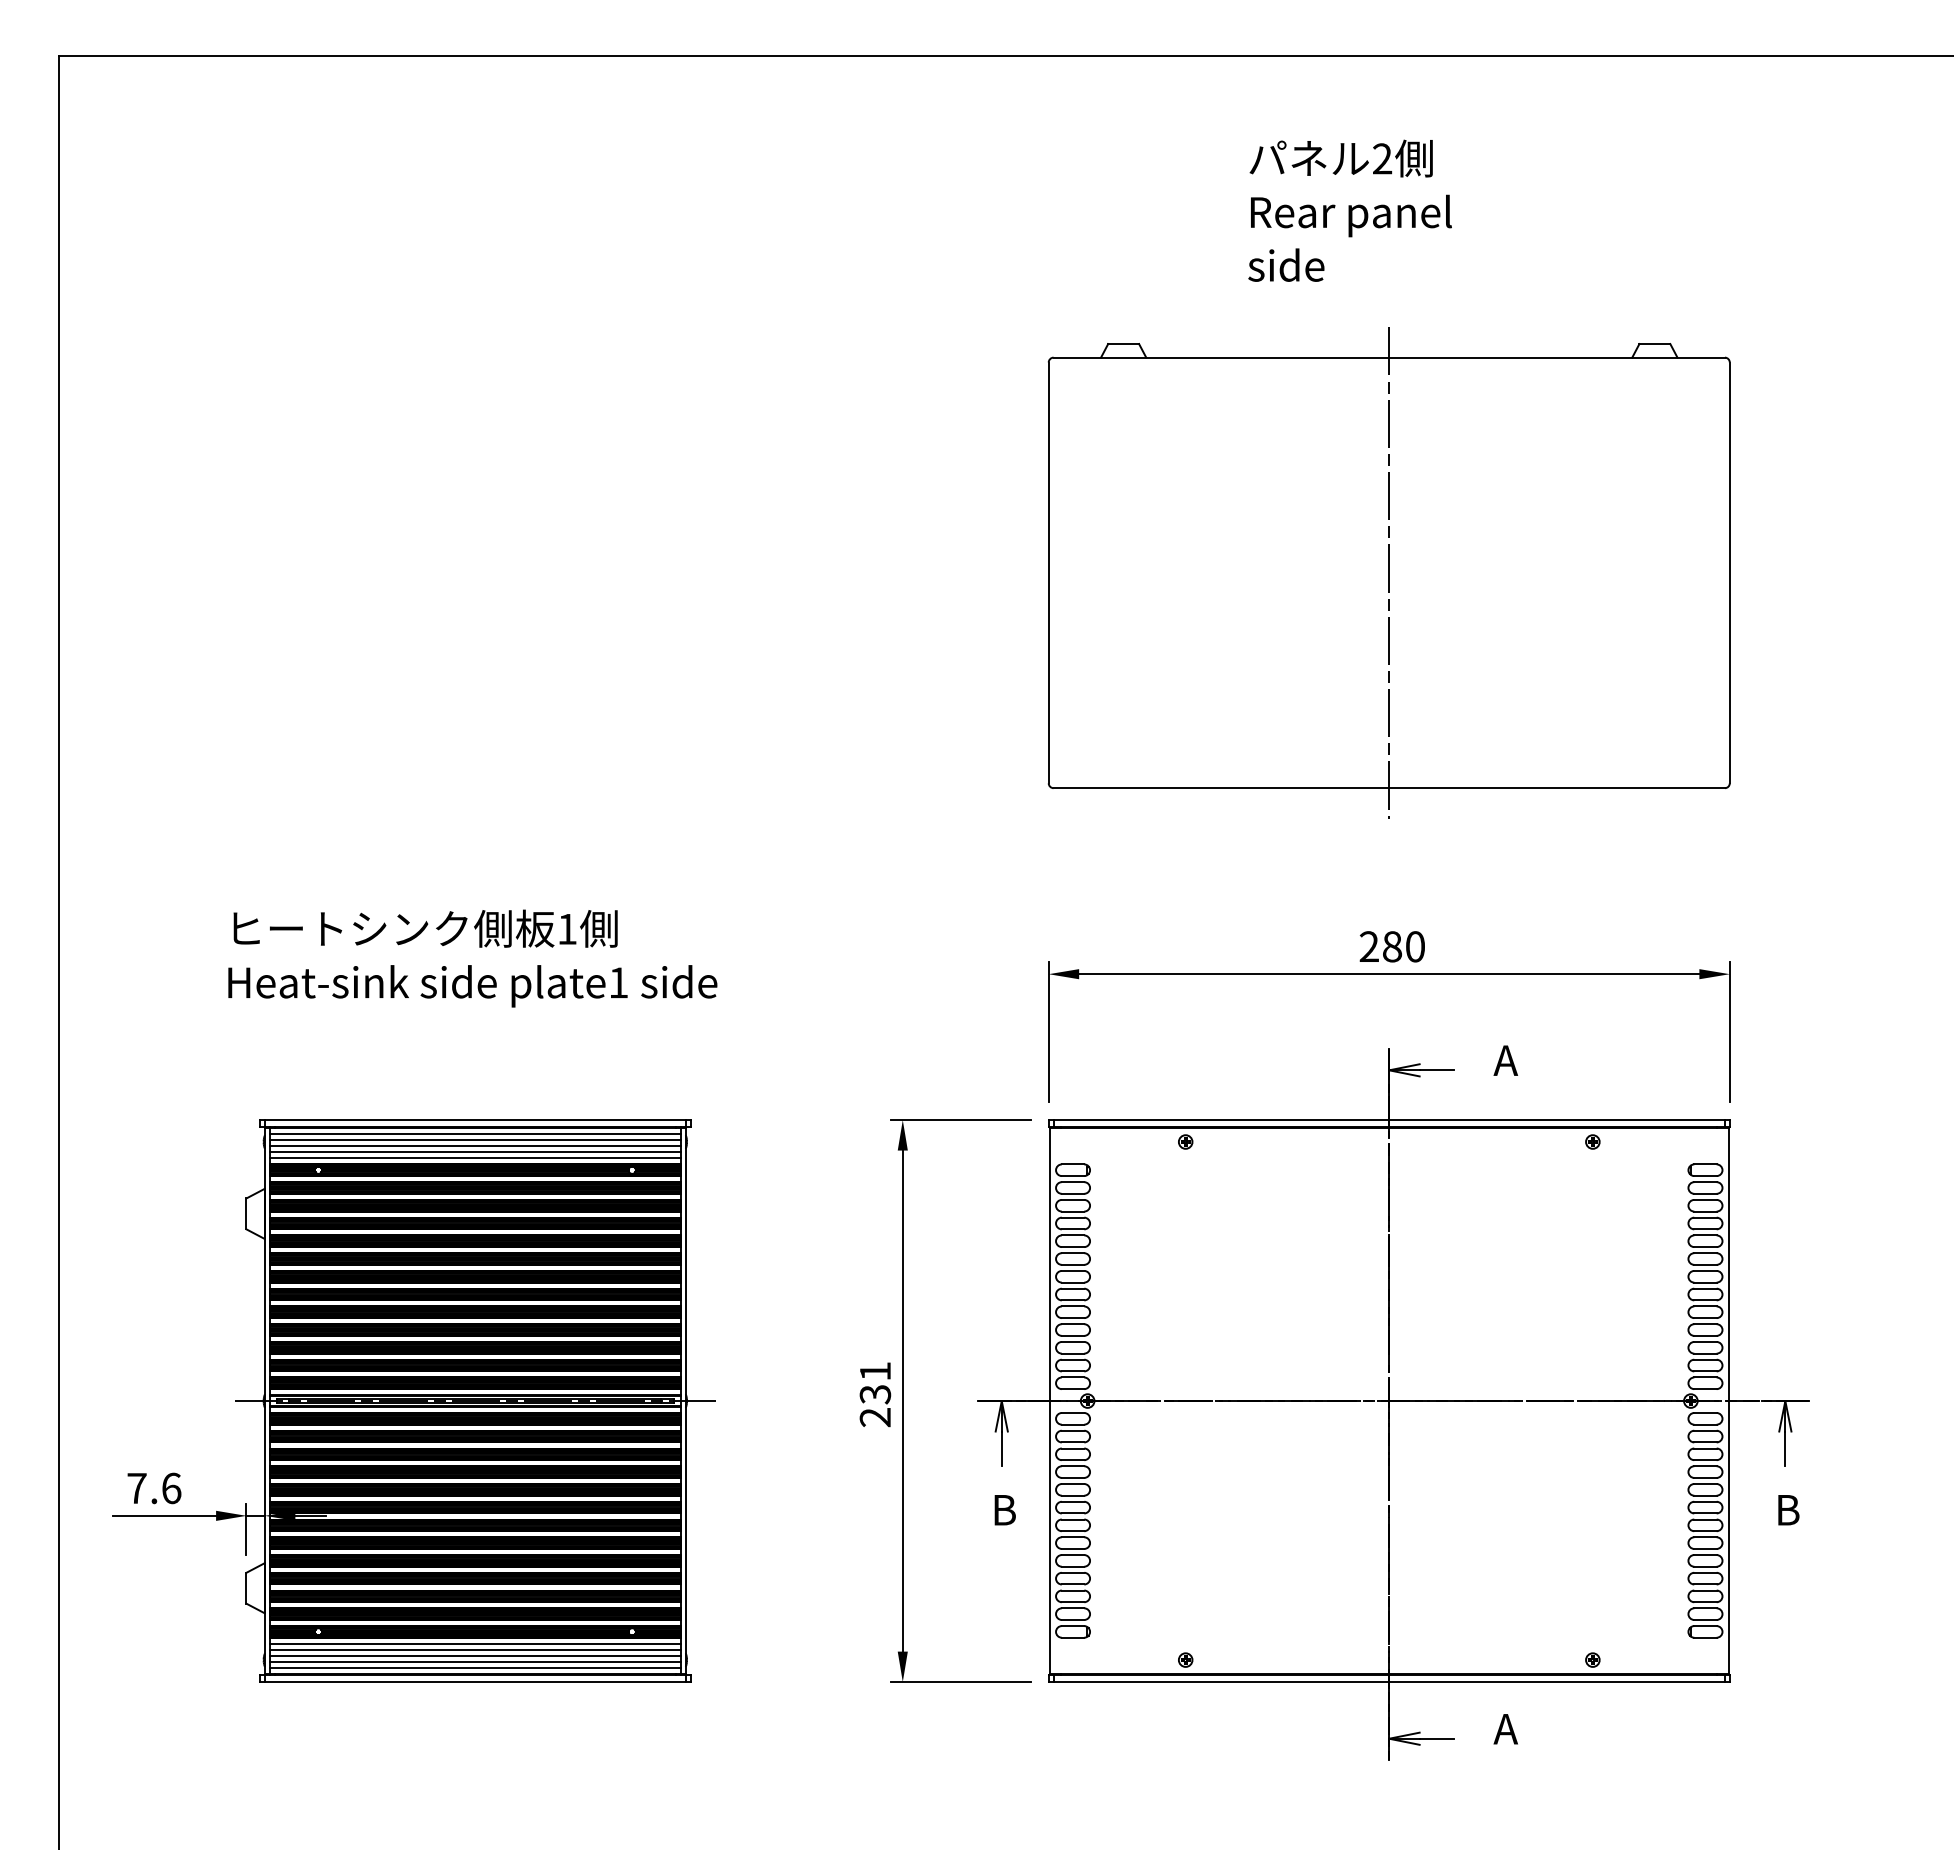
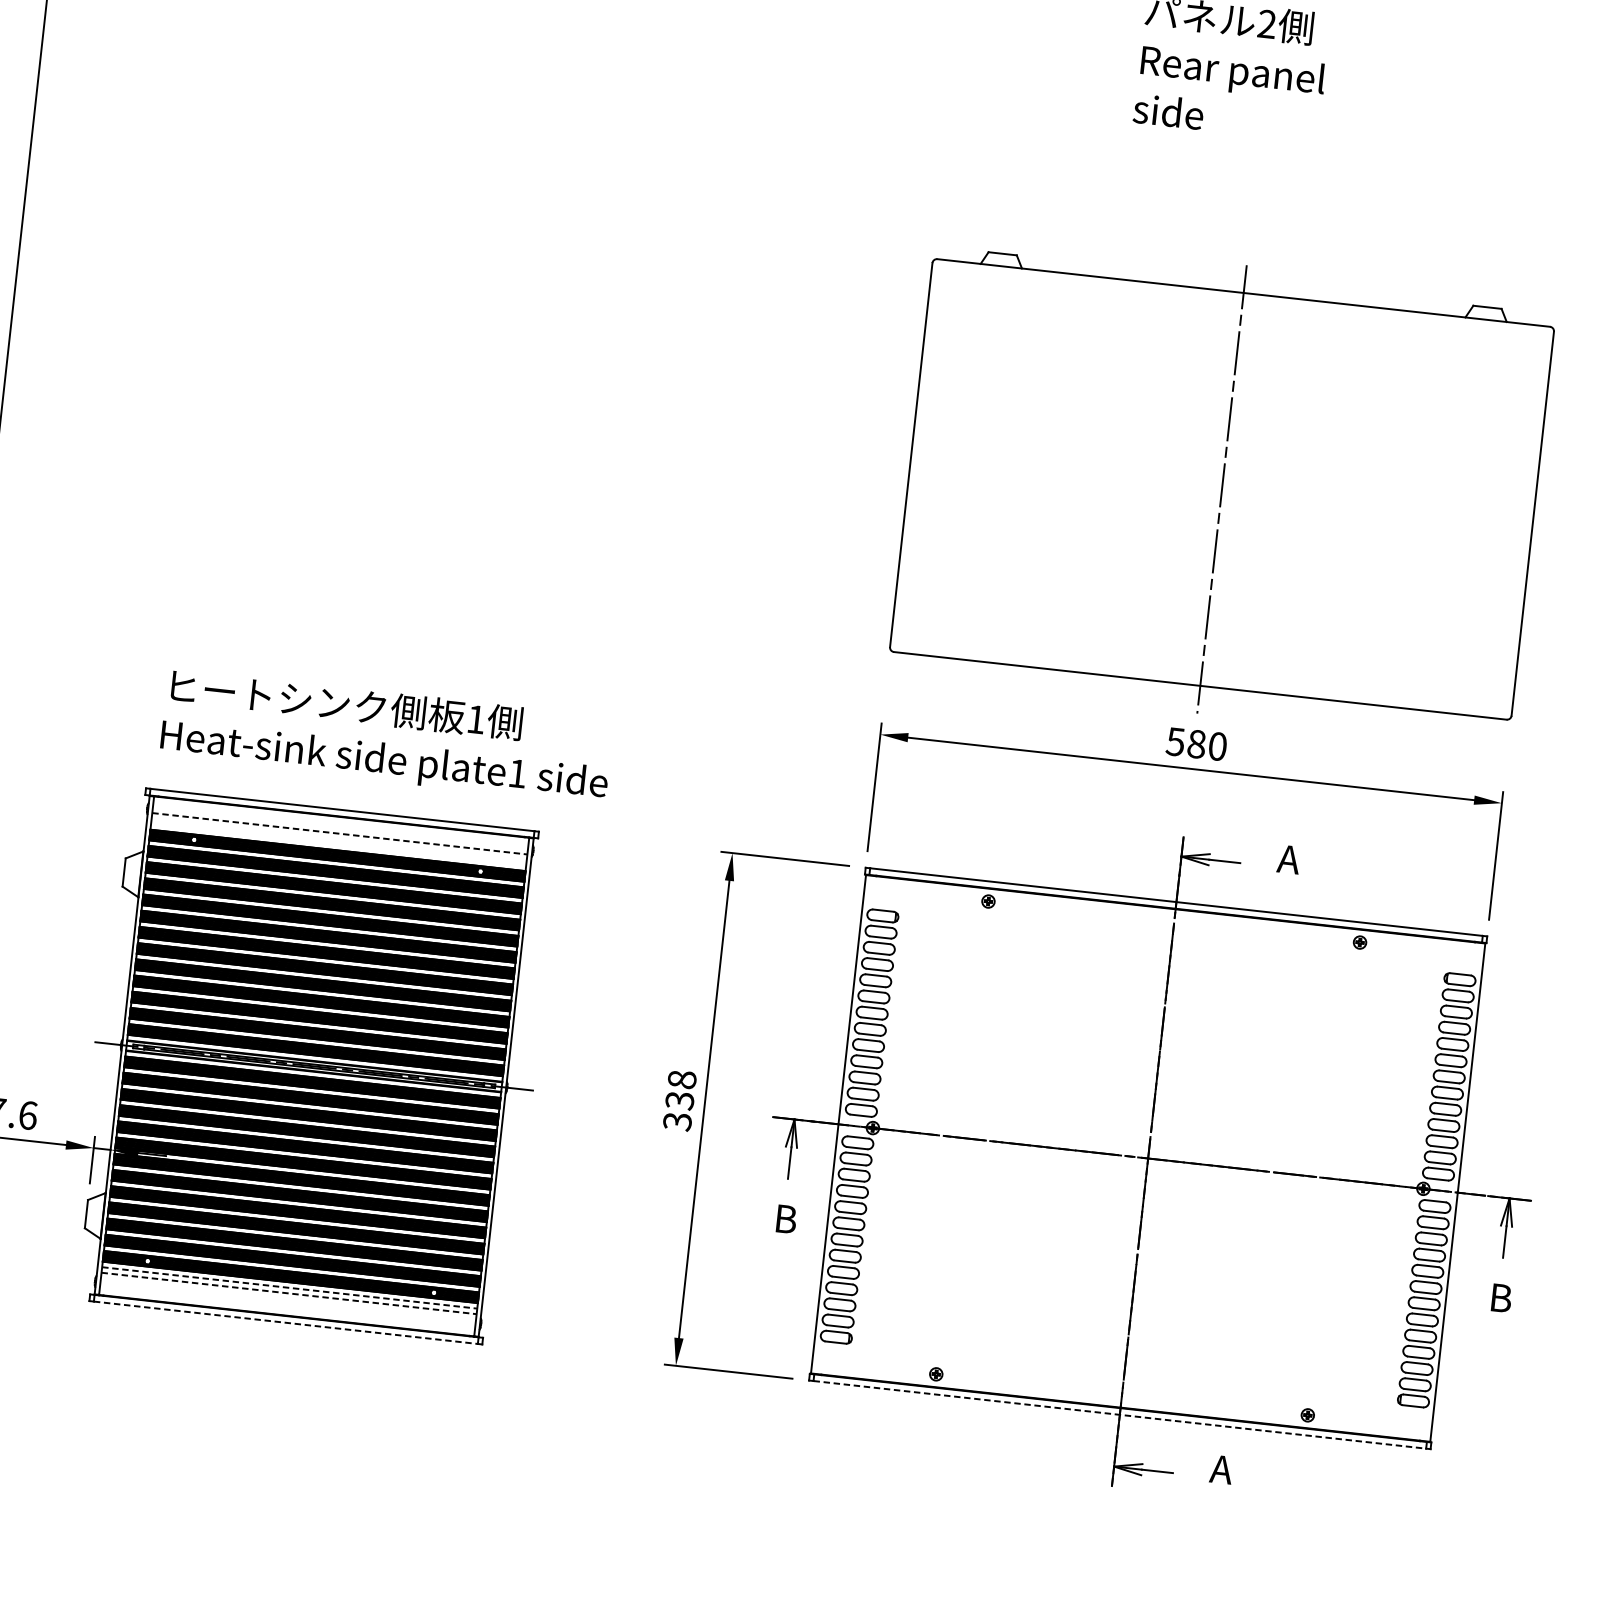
part: (1388, 572) -> (1221, 488), moved
text: (1368, 946) -> (1175, 741), 280 -> 580
text: (472, 958) -> (386, 736), moved
line: (474, 1134) -> (340, 823), removed
line: (474, 1140) -> (339, 828), removed
line: (475, 1146) -> (339, 834), solid -> dashed
line: (474, 1152) -> (338, 839), removed
line: (474, 1158) -> (337, 844), removed
text: (875, 1394) -> (679, 1100), 231 -> 338
line: (475, 1643) -> (289, 1287), solid -> dashed
line: (475, 1649) -> (289, 1293), solid -> dashed
line: (474, 1655) -> (287, 1298), removed
line: (474, 1662) -> (287, 1304), removed
line: (474, 1668) -> (286, 1310), removed
line: (475, 1682) -> (285, 1323), solid -> dashed
line: (1389, 1682) -> (1120, 1415), solid -> dashed

